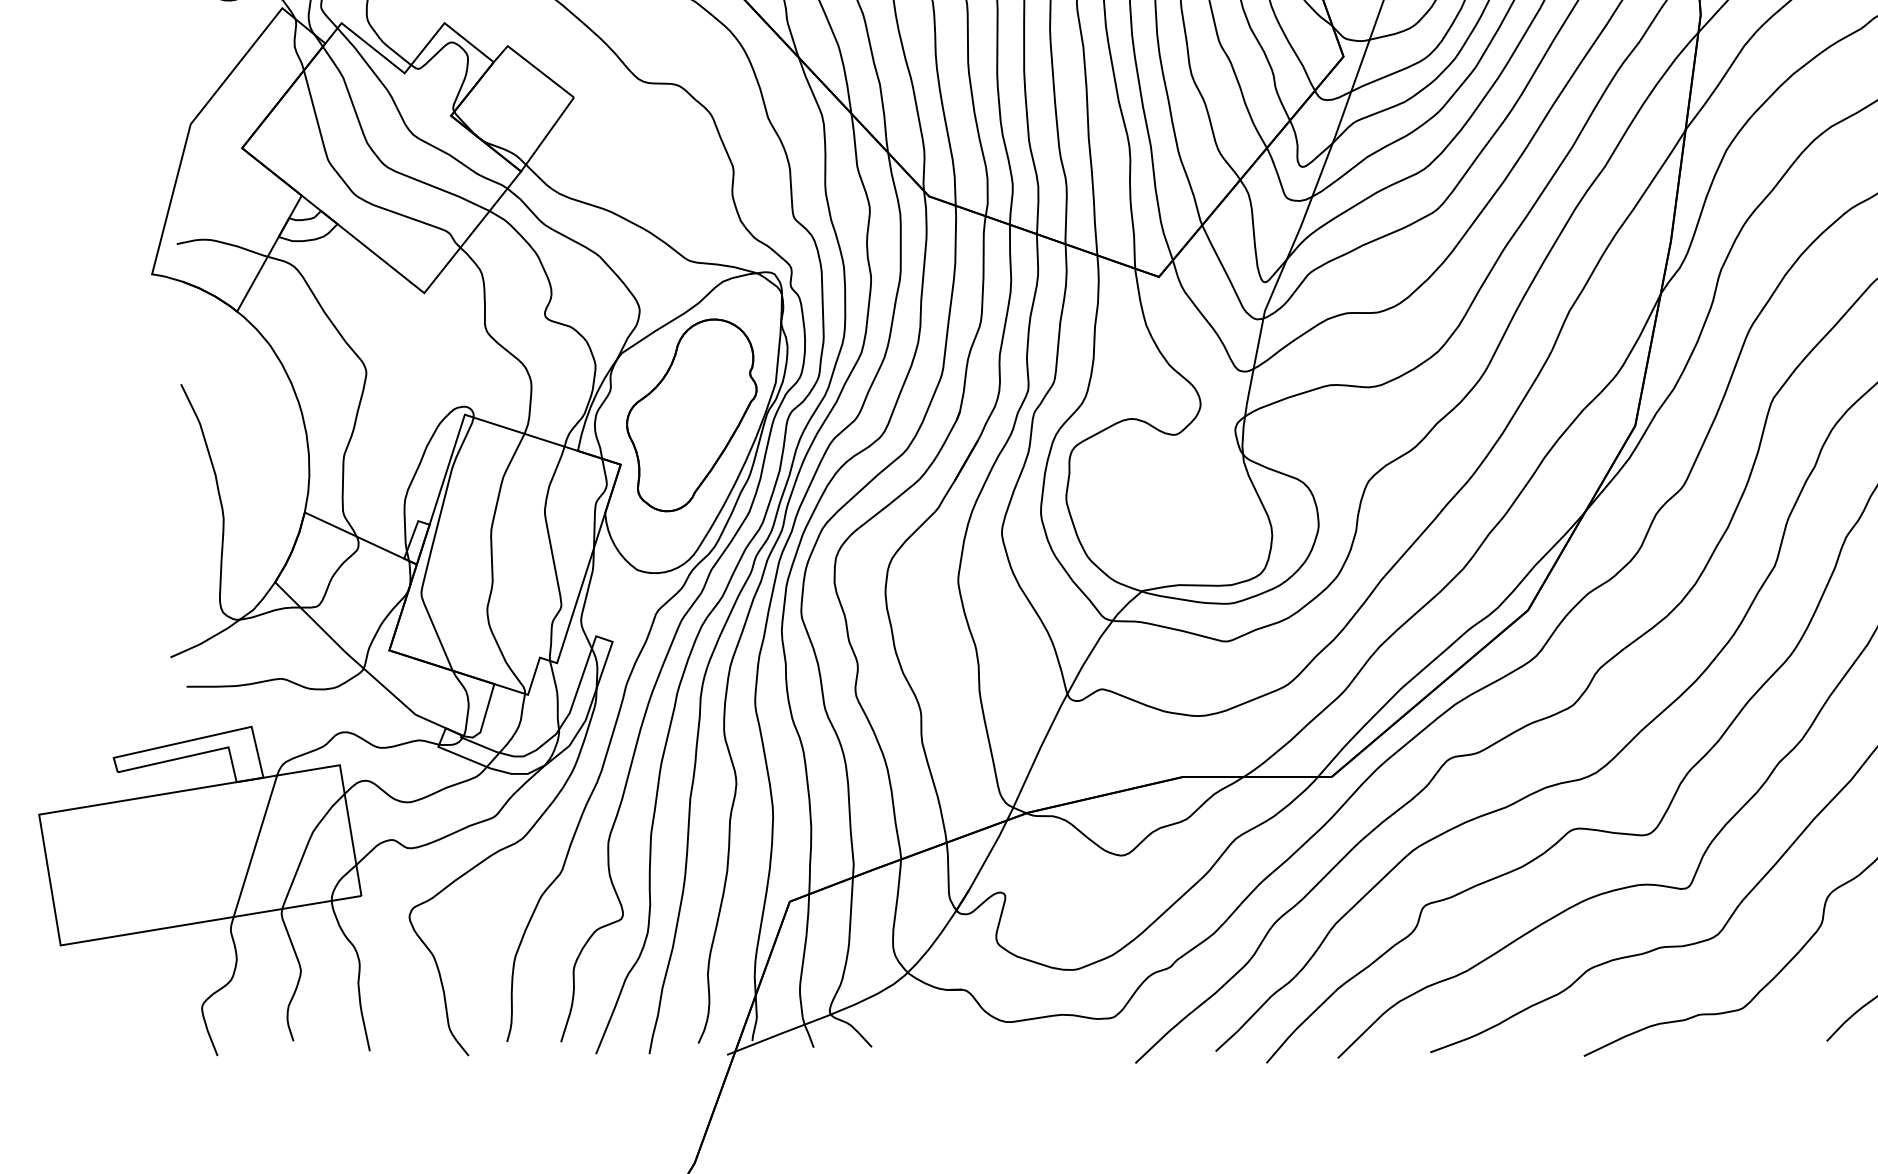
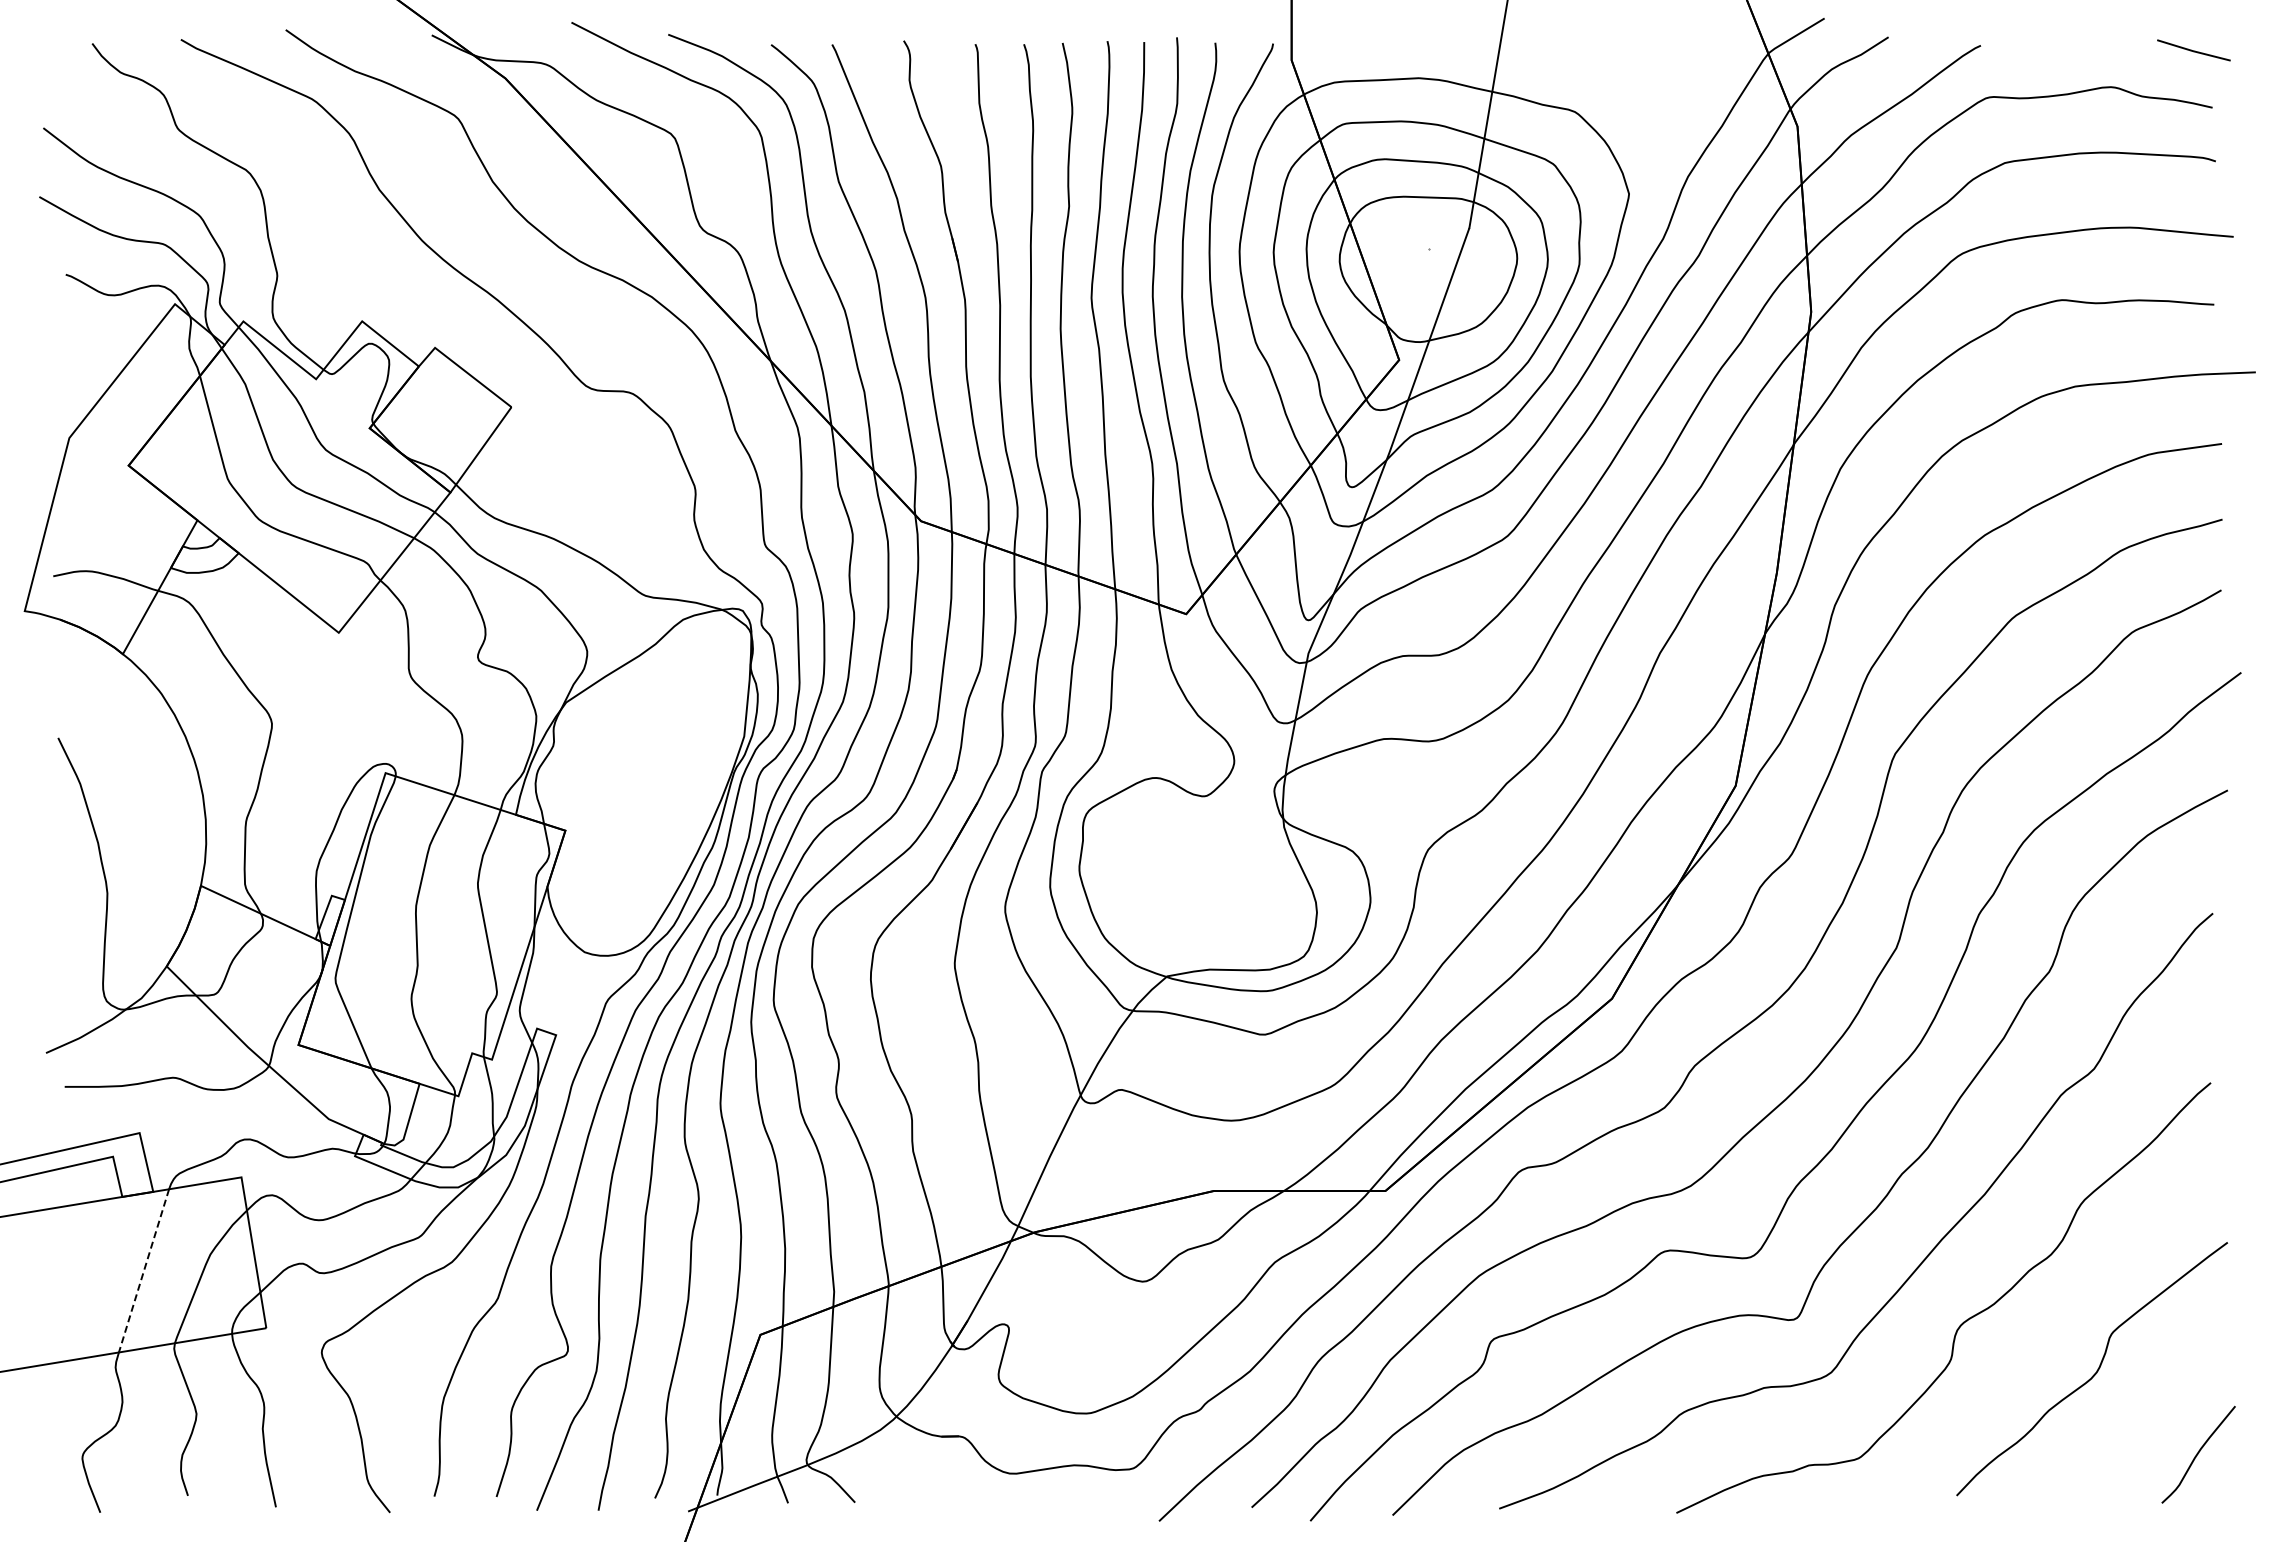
part: (691, 415) -> (647, 773), removed
line: (254, 846) -> (143, 1271), solid -> dashed

